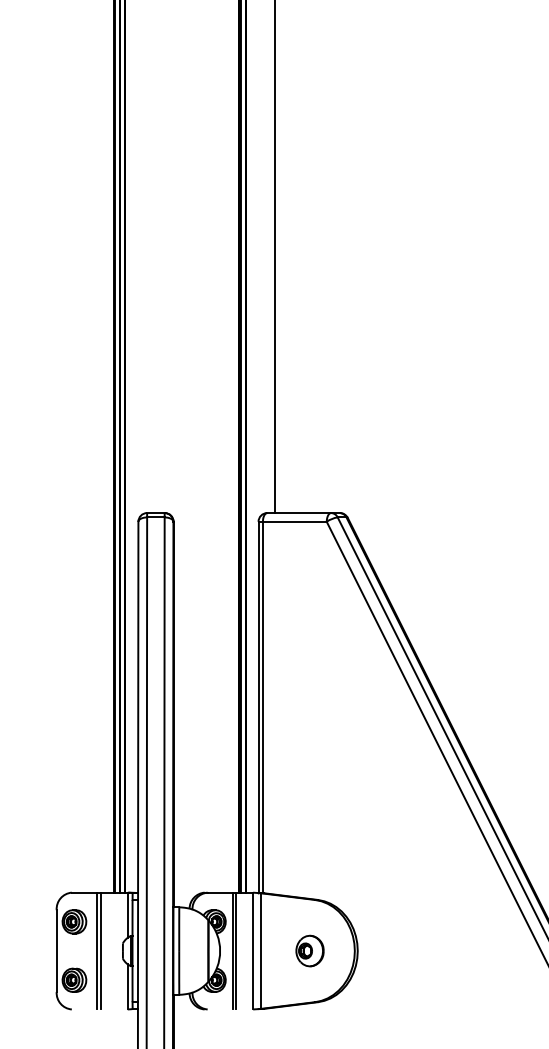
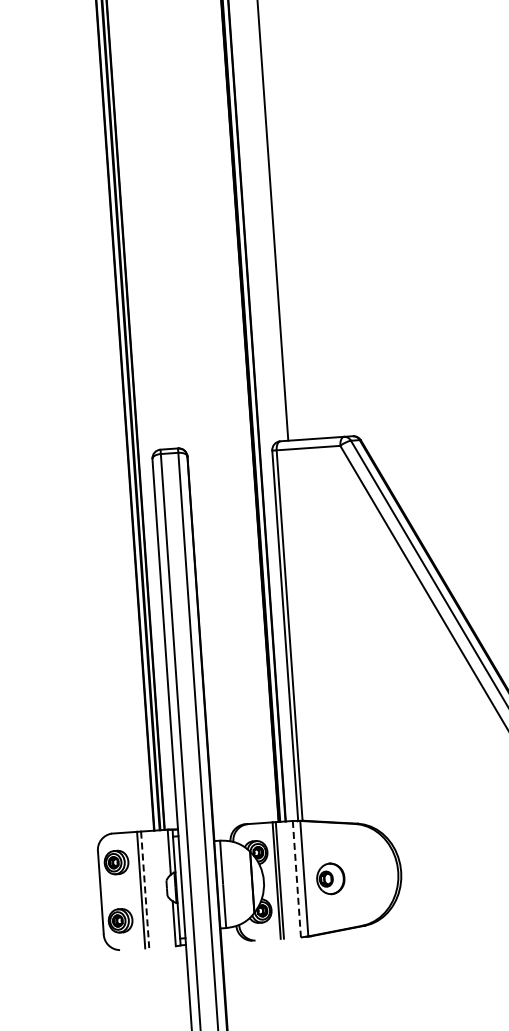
part: (309, 950) -> (330, 878), moved
line: (101, 951) -> (145, 890), solid -> dashed
line: (253, 951) -> (297, 879), solid -> dashed

